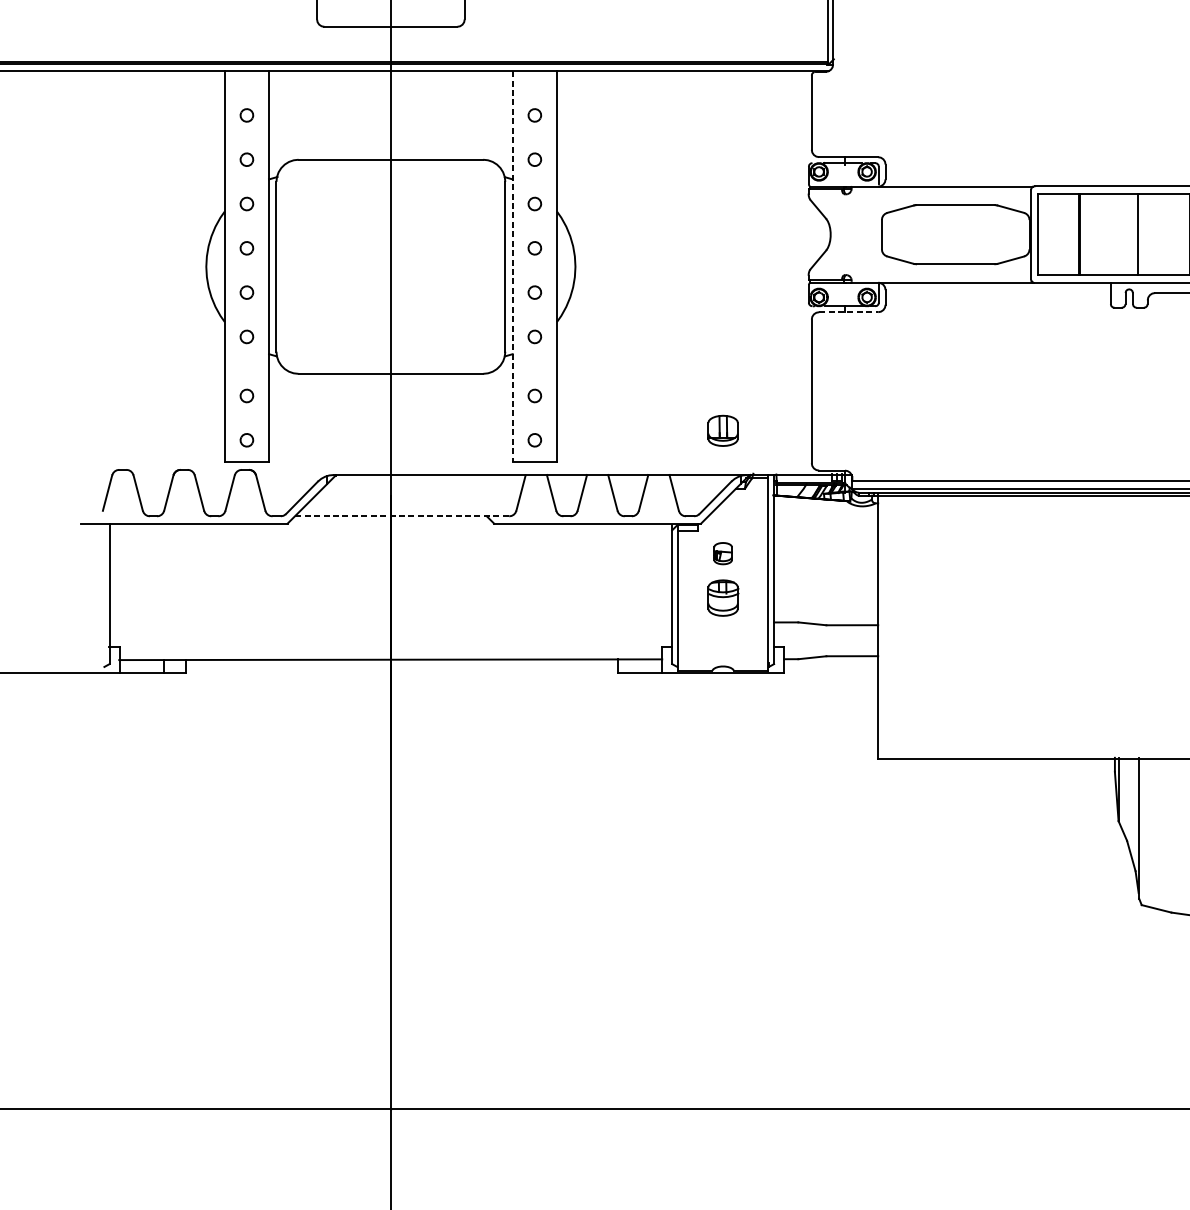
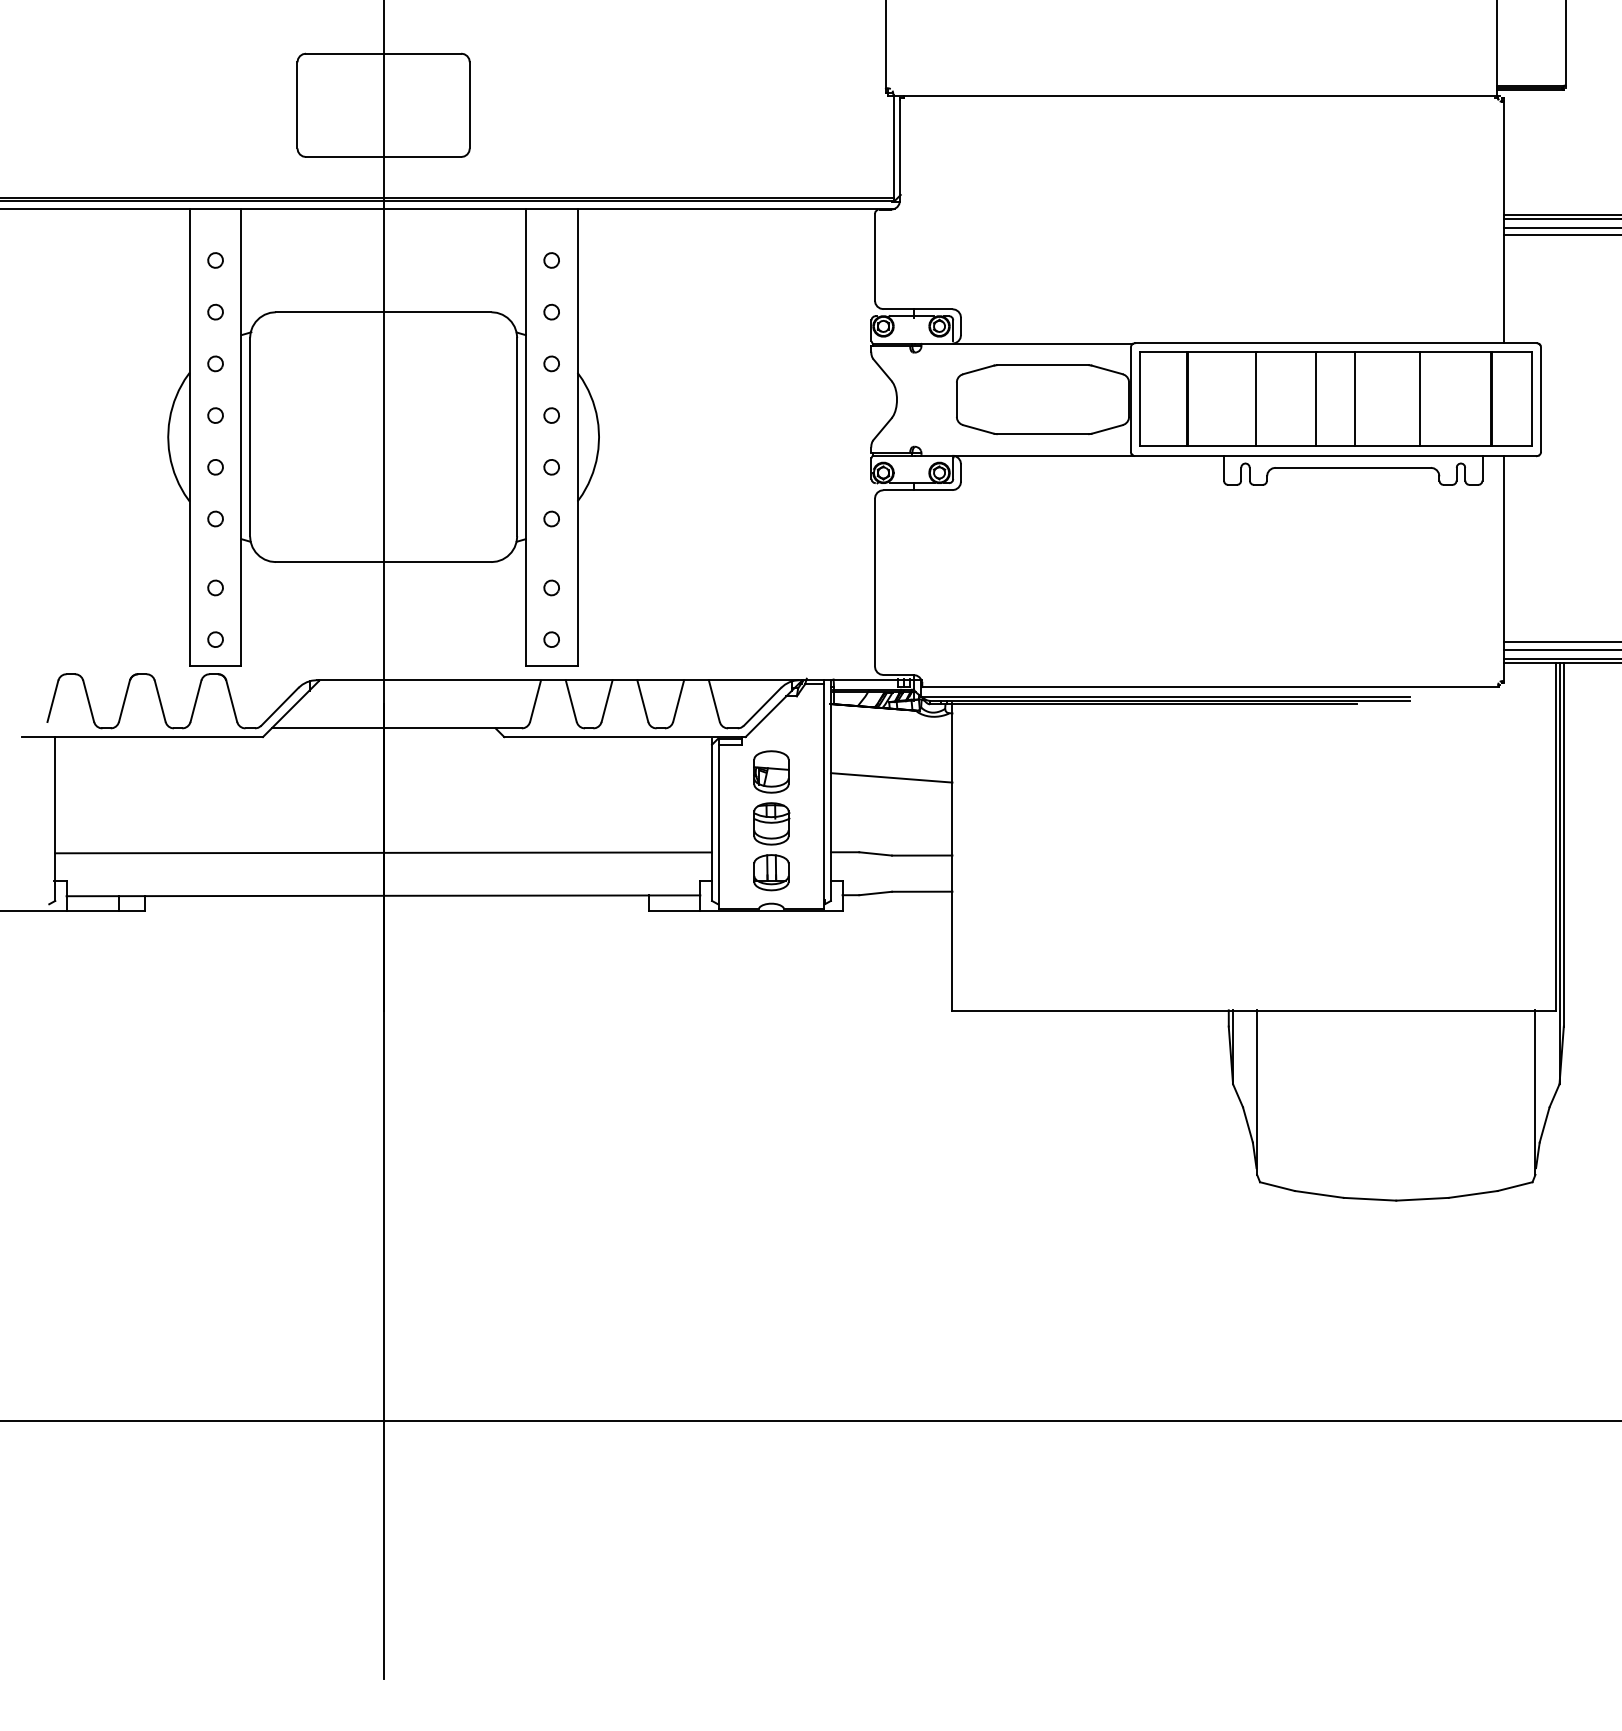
line: (512, 267) -> (525, 437), dashed -> solid
line: (849, 312) -> (918, 490), dashed -> solid
part: (723, 430) -> (771, 872), moved
line: (401, 516) -> (396, 728), dashed -> solid
part: (723, 553) -> (771, 771), size x1.67
line: (825, 558) -> (891, 777), added
line: (390, 622) -> (383, 852), added

